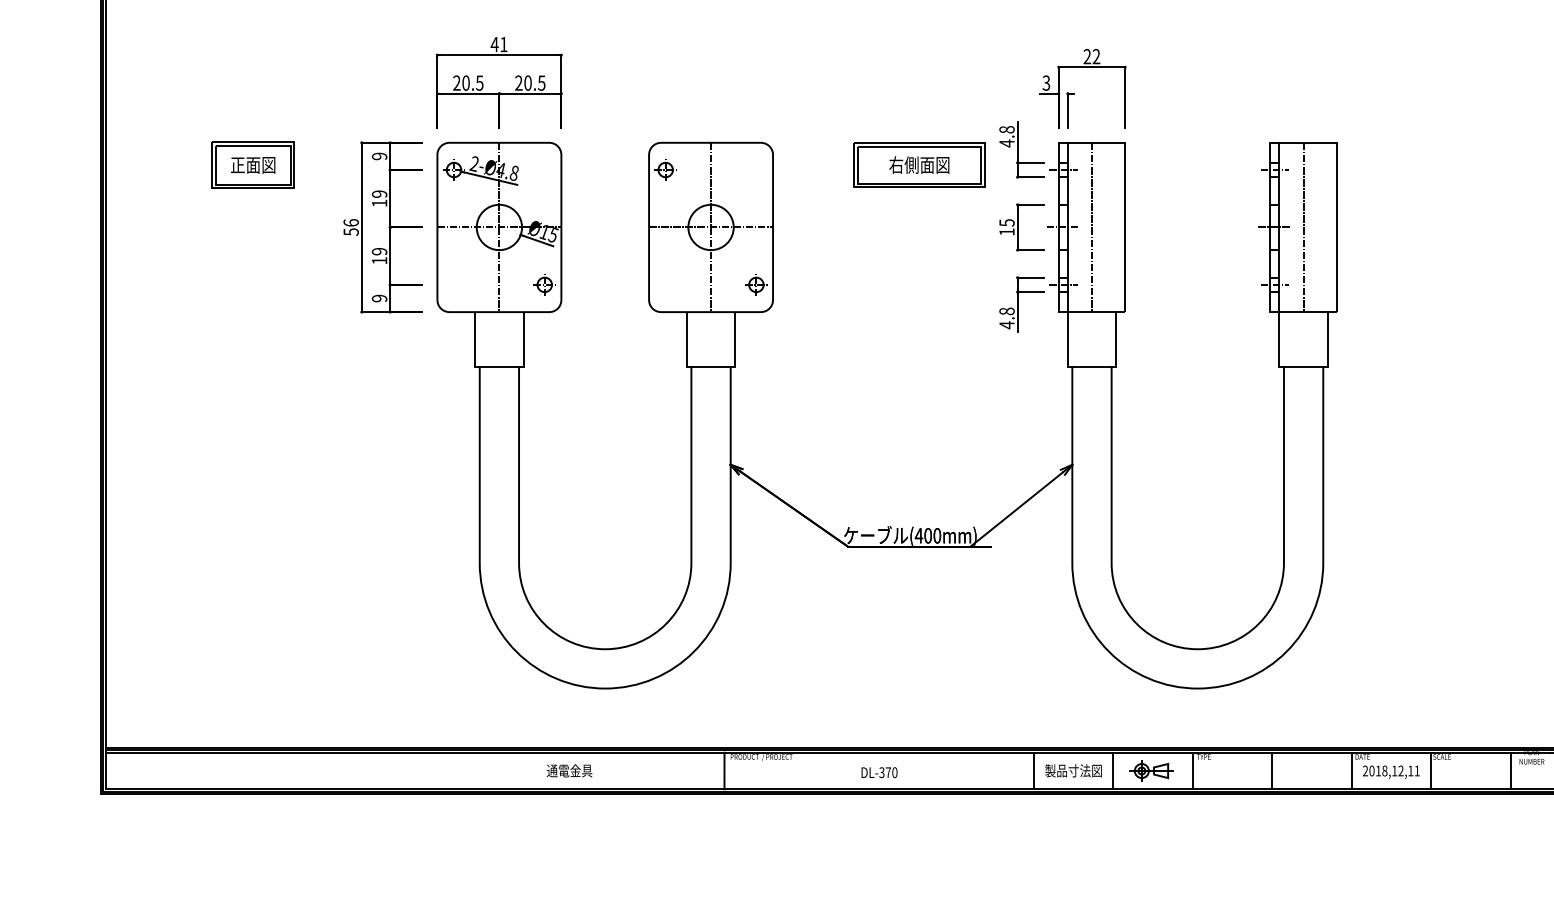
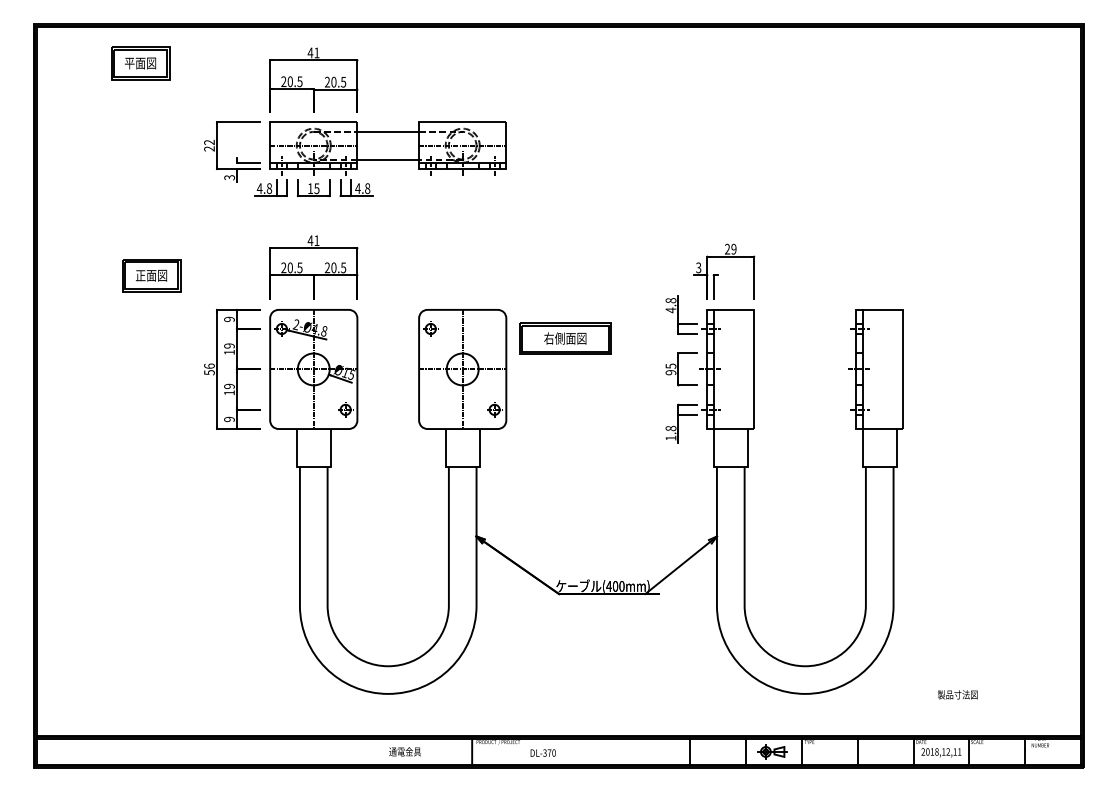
text: (1095, 57) -> (733, 249), 22 -> 29
part: (253, 165) -> (151, 275), moved
part: (919, 165) -> (565, 338), moved
line: (1091, 227) -> (730, 369), removed
line: (1303, 227) -> (879, 369), removed
text: (1006, 231) -> (670, 372), 15 -> 95
text: (1006, 325) -> (670, 438), 4.8 -> 1.8
text: (568, 770) -> (404, 751), moved
text: (1073, 770) -> (957, 694), moved
text: (878, 771) -> (542, 752), moved

